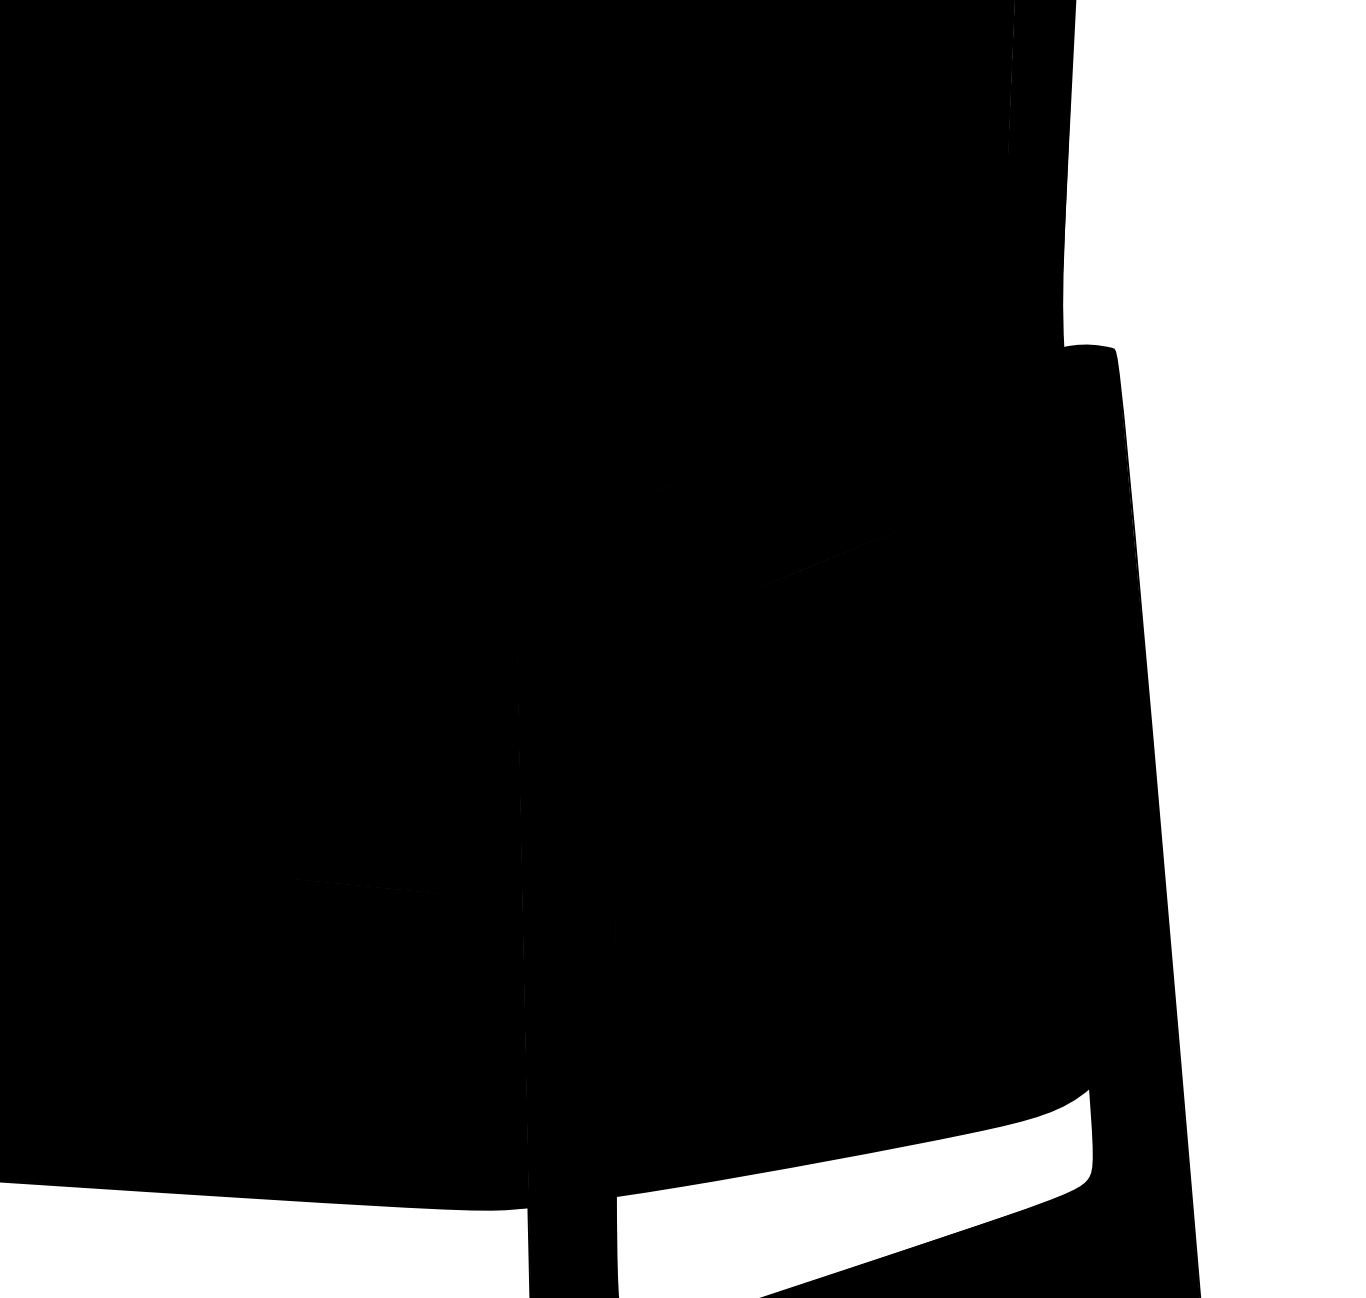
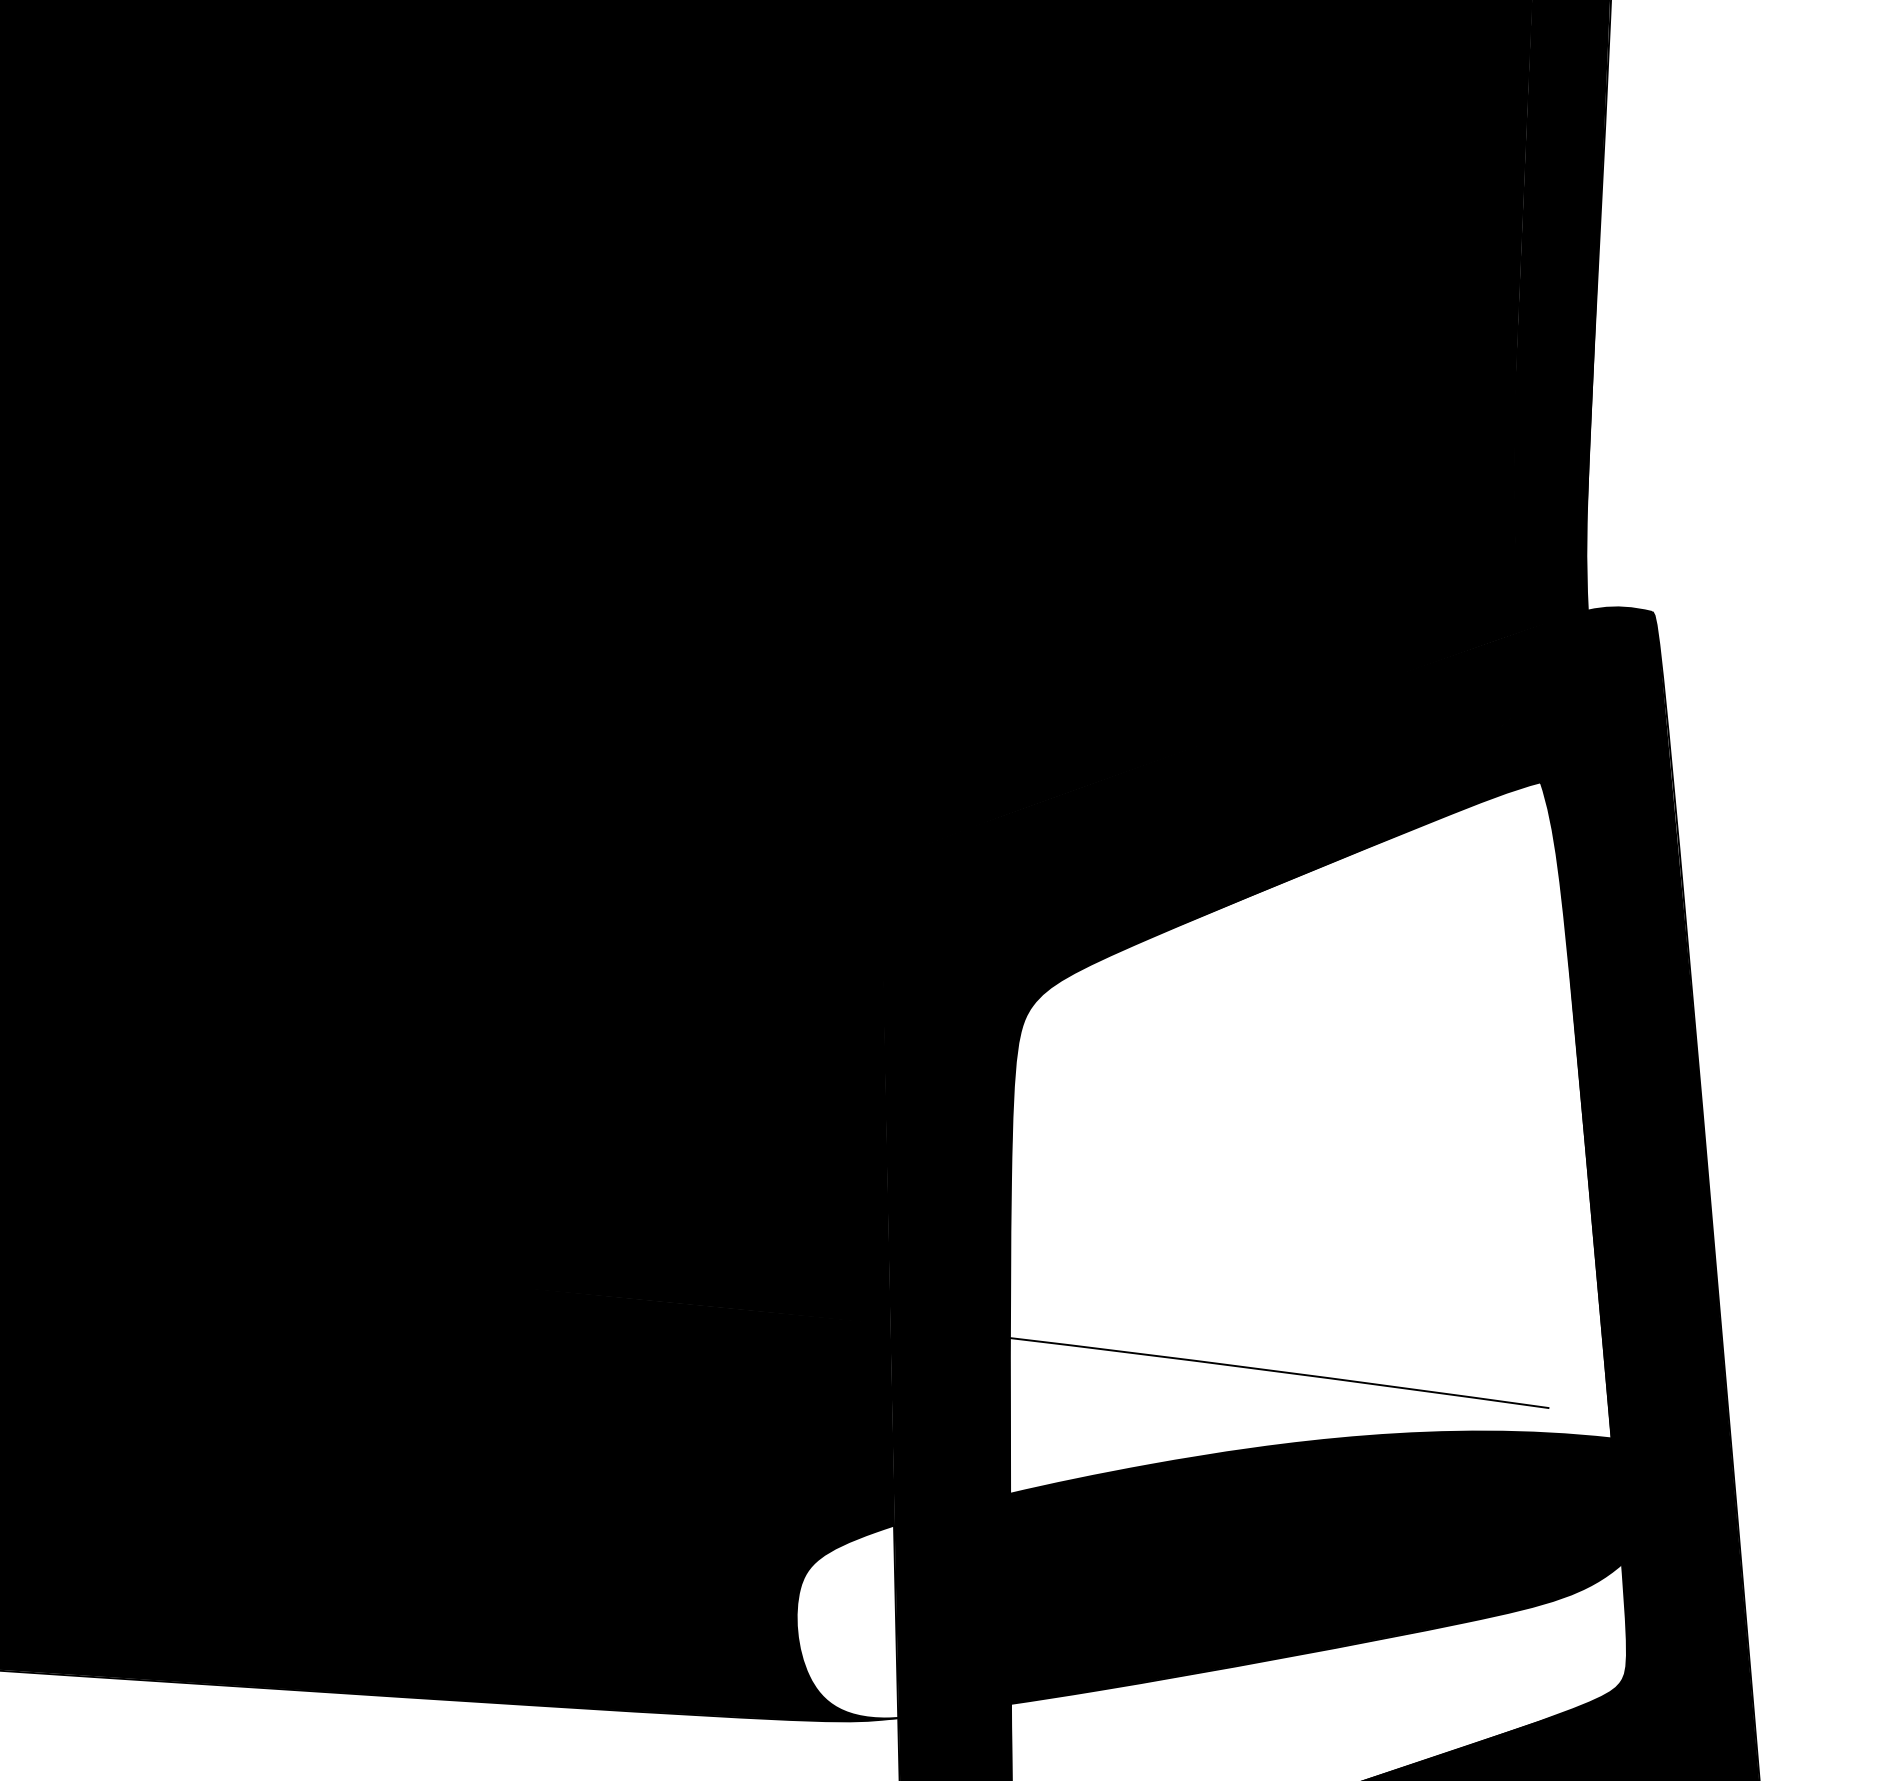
fill: (848, 756) -> (1310, 1137), removed
fill: (489, 1132) -> (847, 1621), removed

